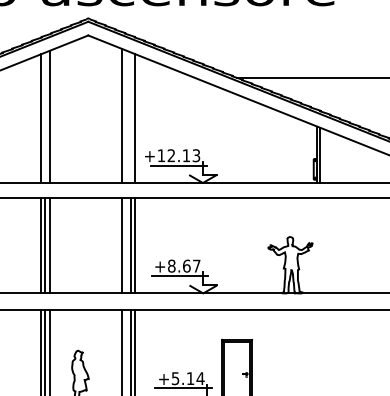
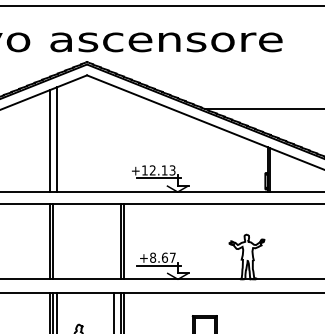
line: (122, 116) -> (114, 139), removed
line: (134, 117) -> (123, 140), removed
line: (49, 245) -> (56, 241), removed
line: (122, 245) -> (114, 241), removed

